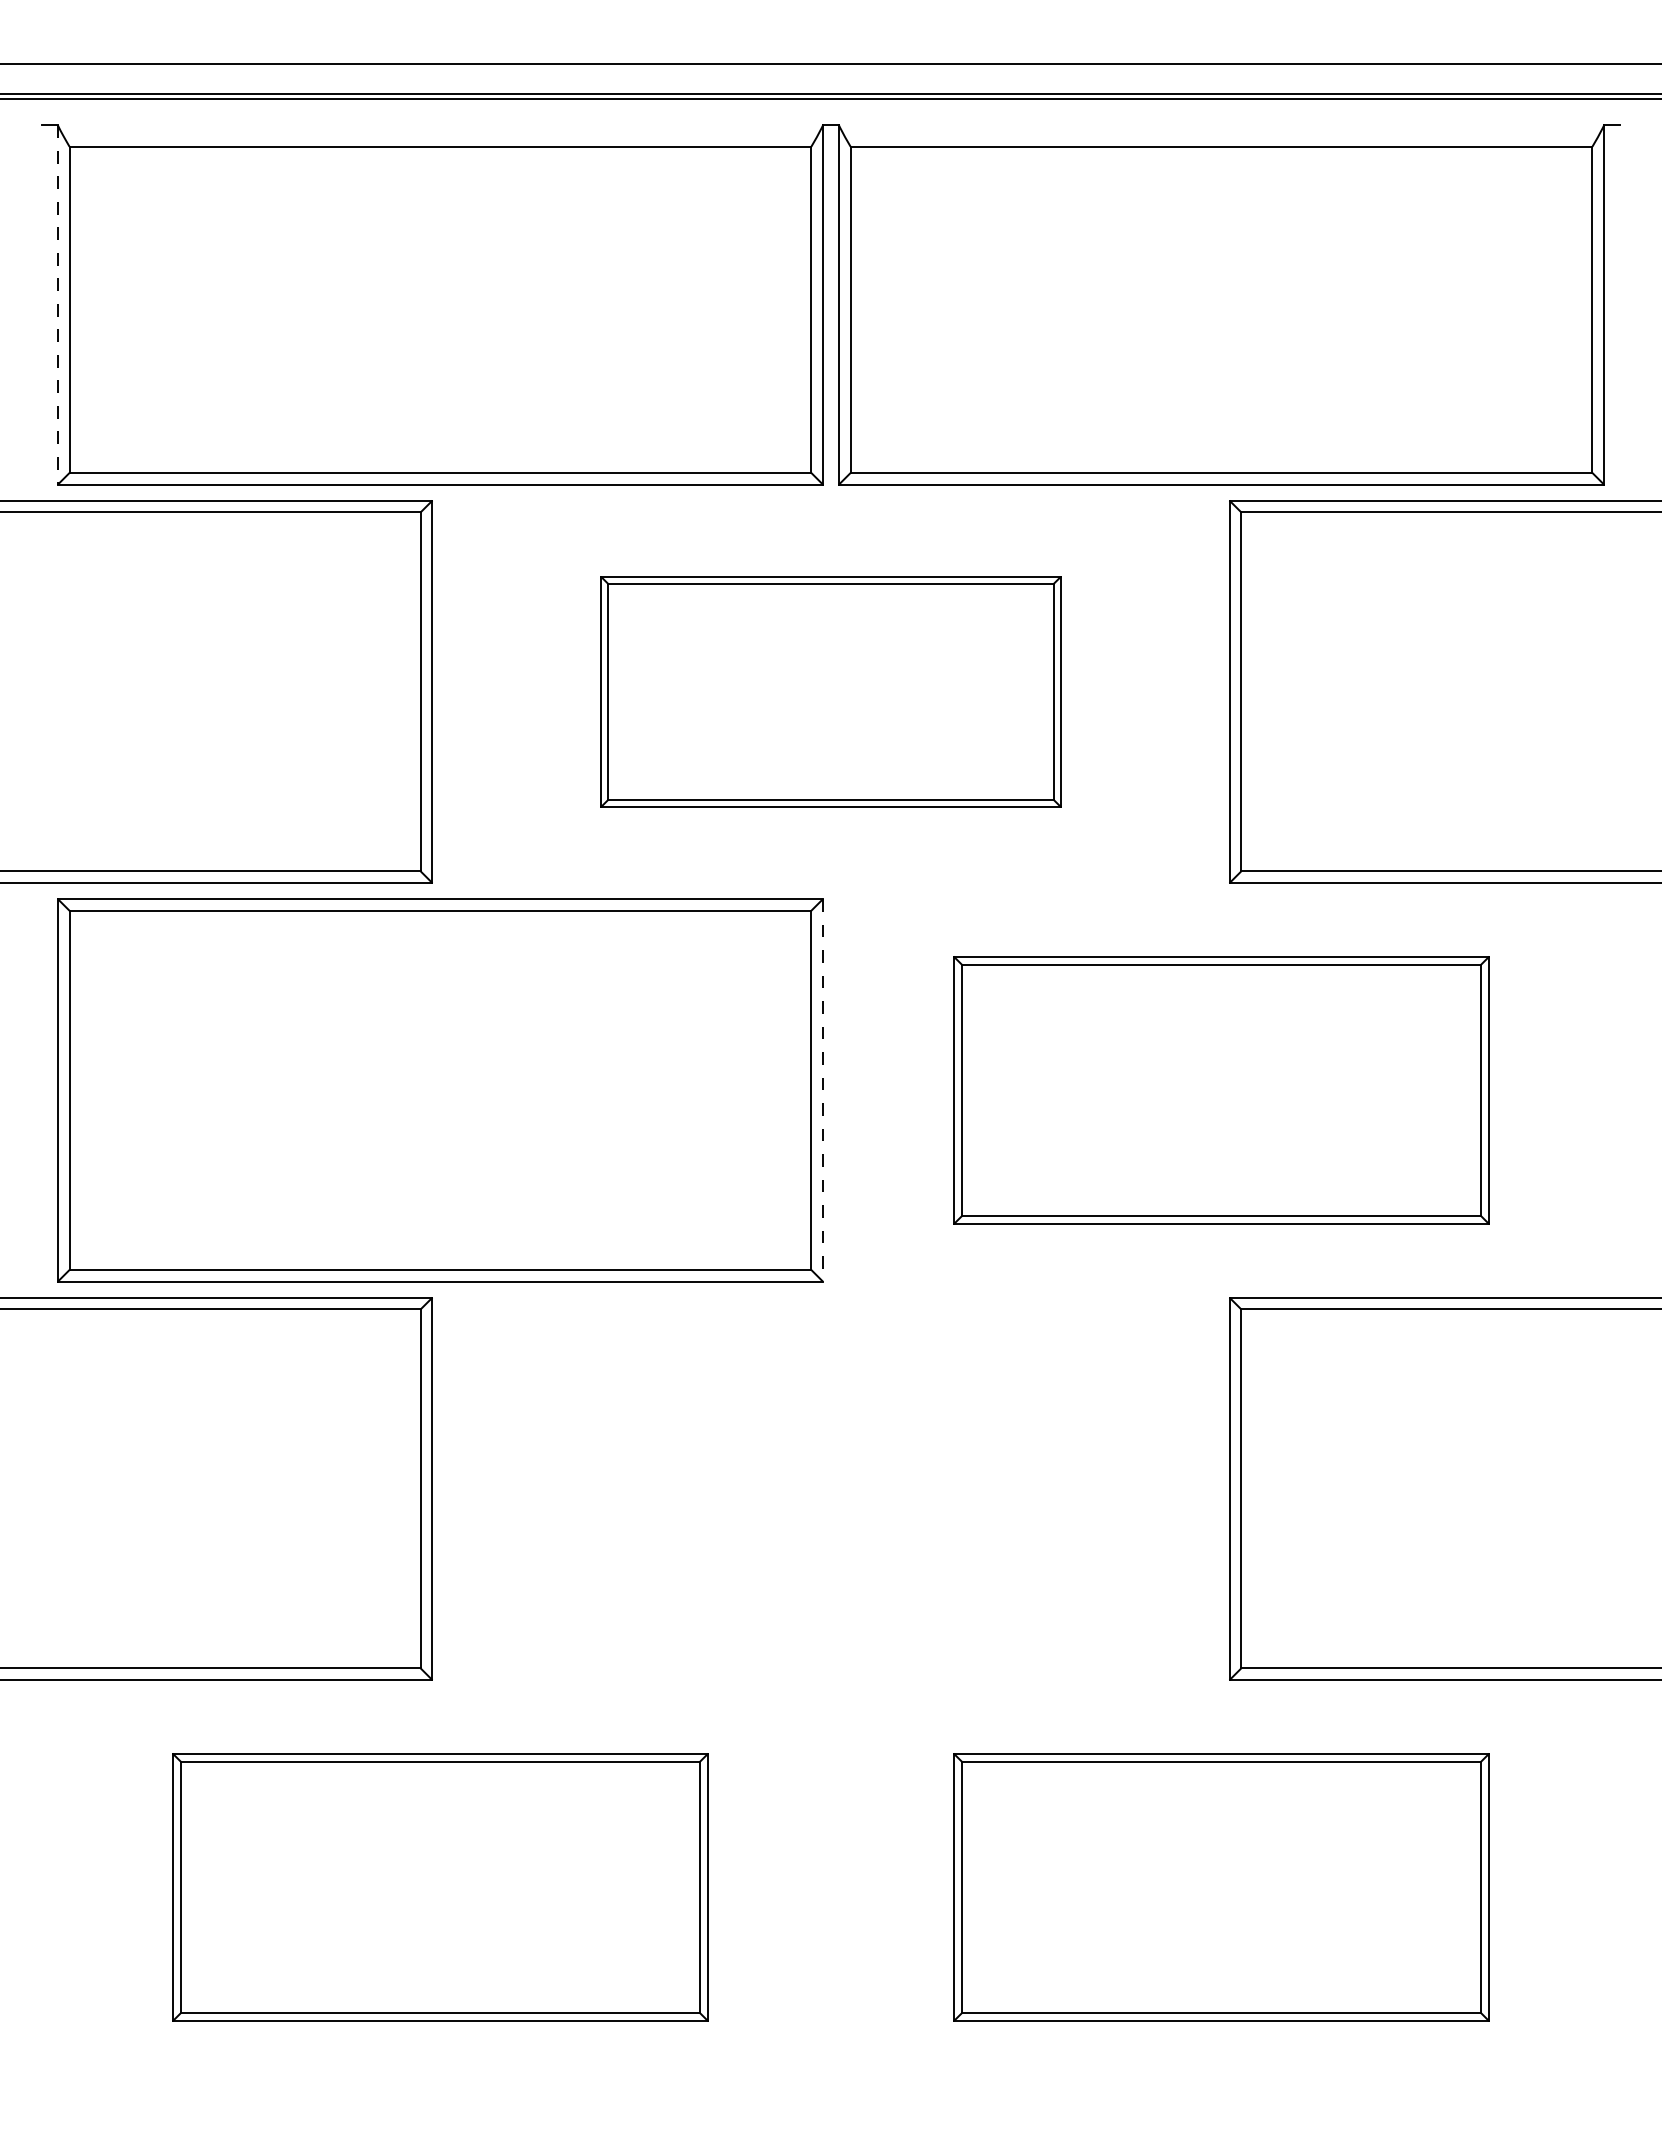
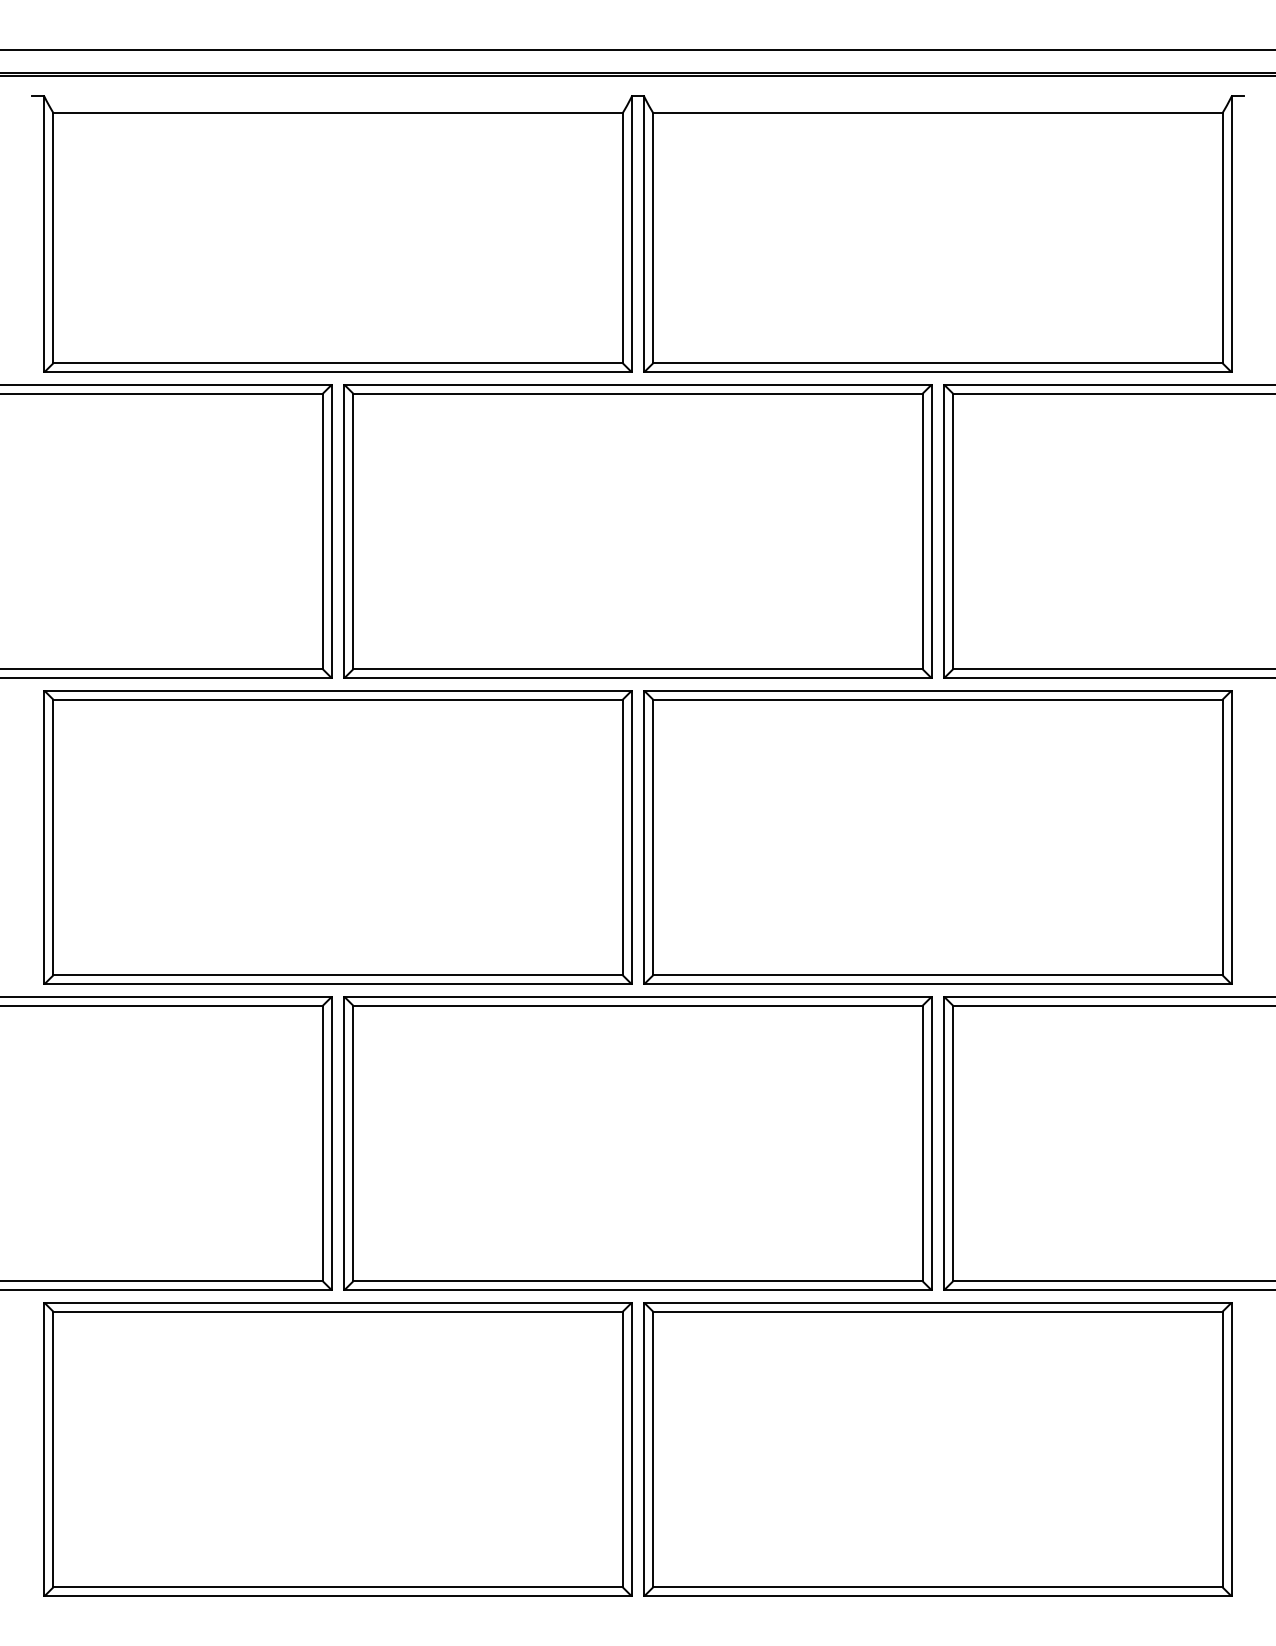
line: (57, 304) -> (44, 234), dashed -> solid
part: (830, 691) -> (637, 531), size x1.67
line: (823, 1090) -> (632, 837), dashed -> solid
part: (1221, 1090) -> (937, 837), size x1.43
part: (830, 1488) -> (637, 1143), added
part: (440, 1887) -> (338, 1449), size x1.43
part: (1221, 1887) -> (937, 1449), size x1.43

